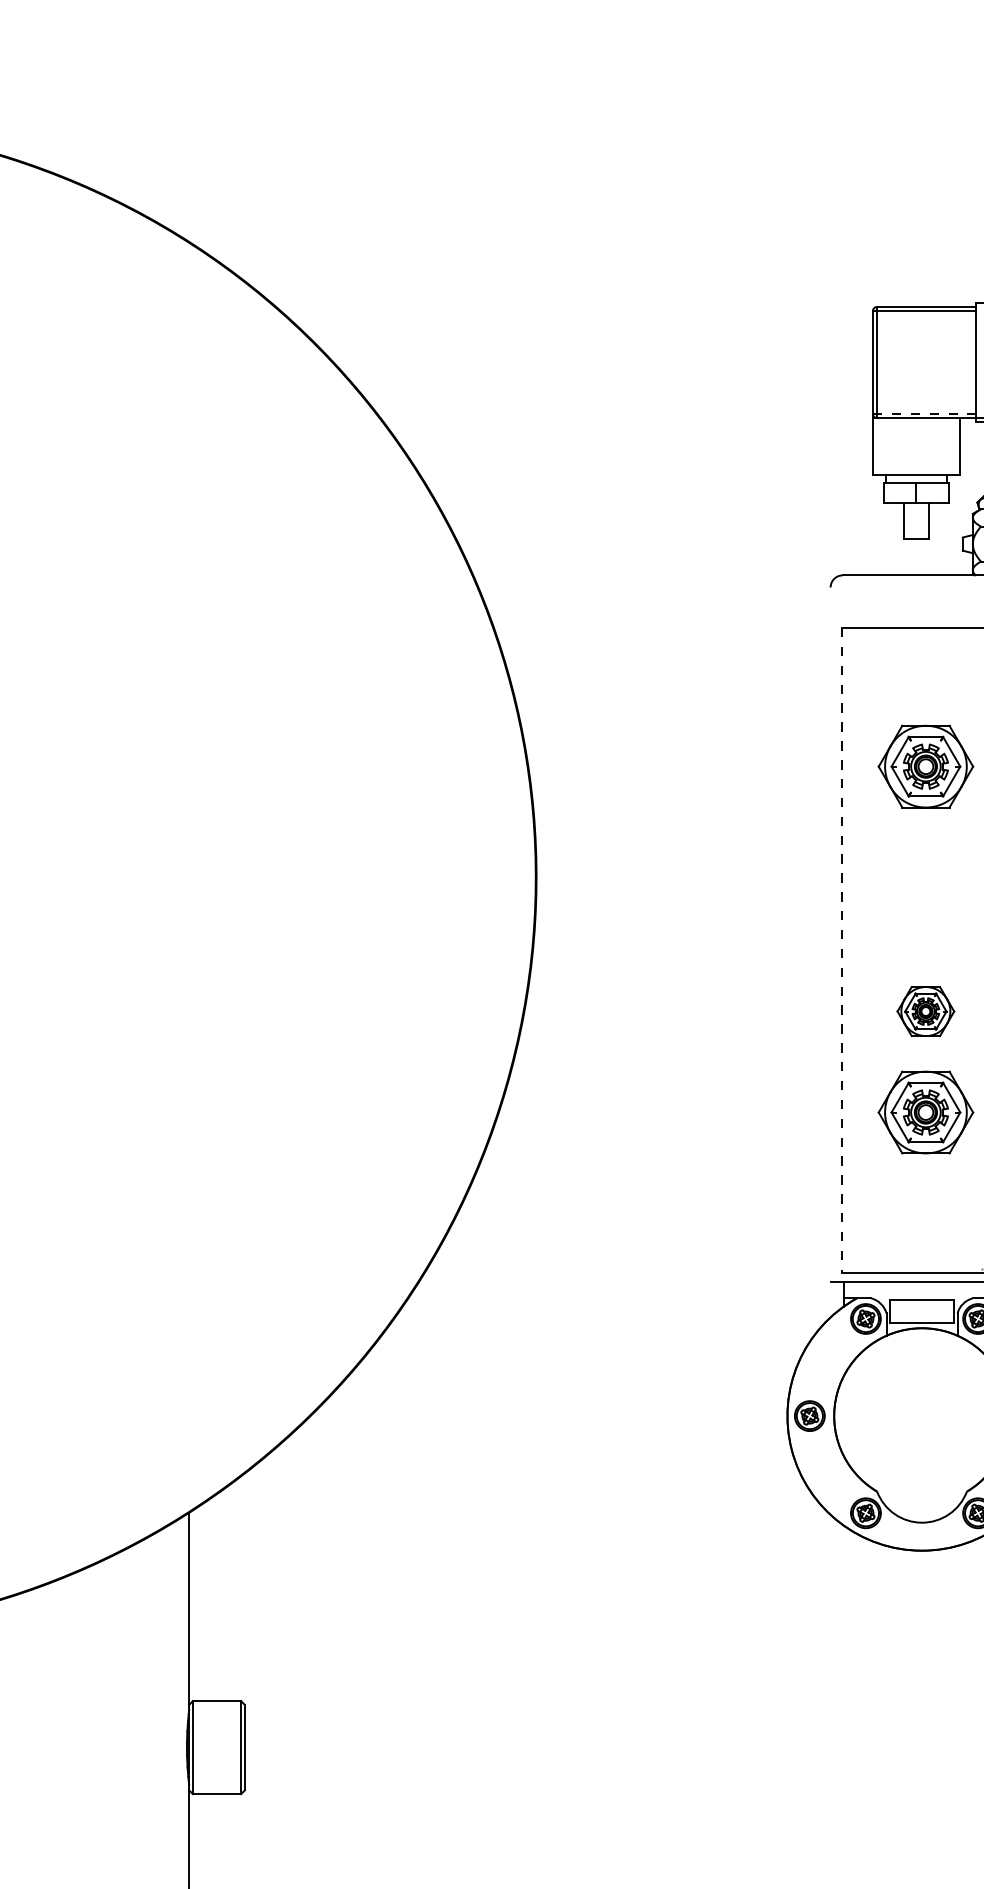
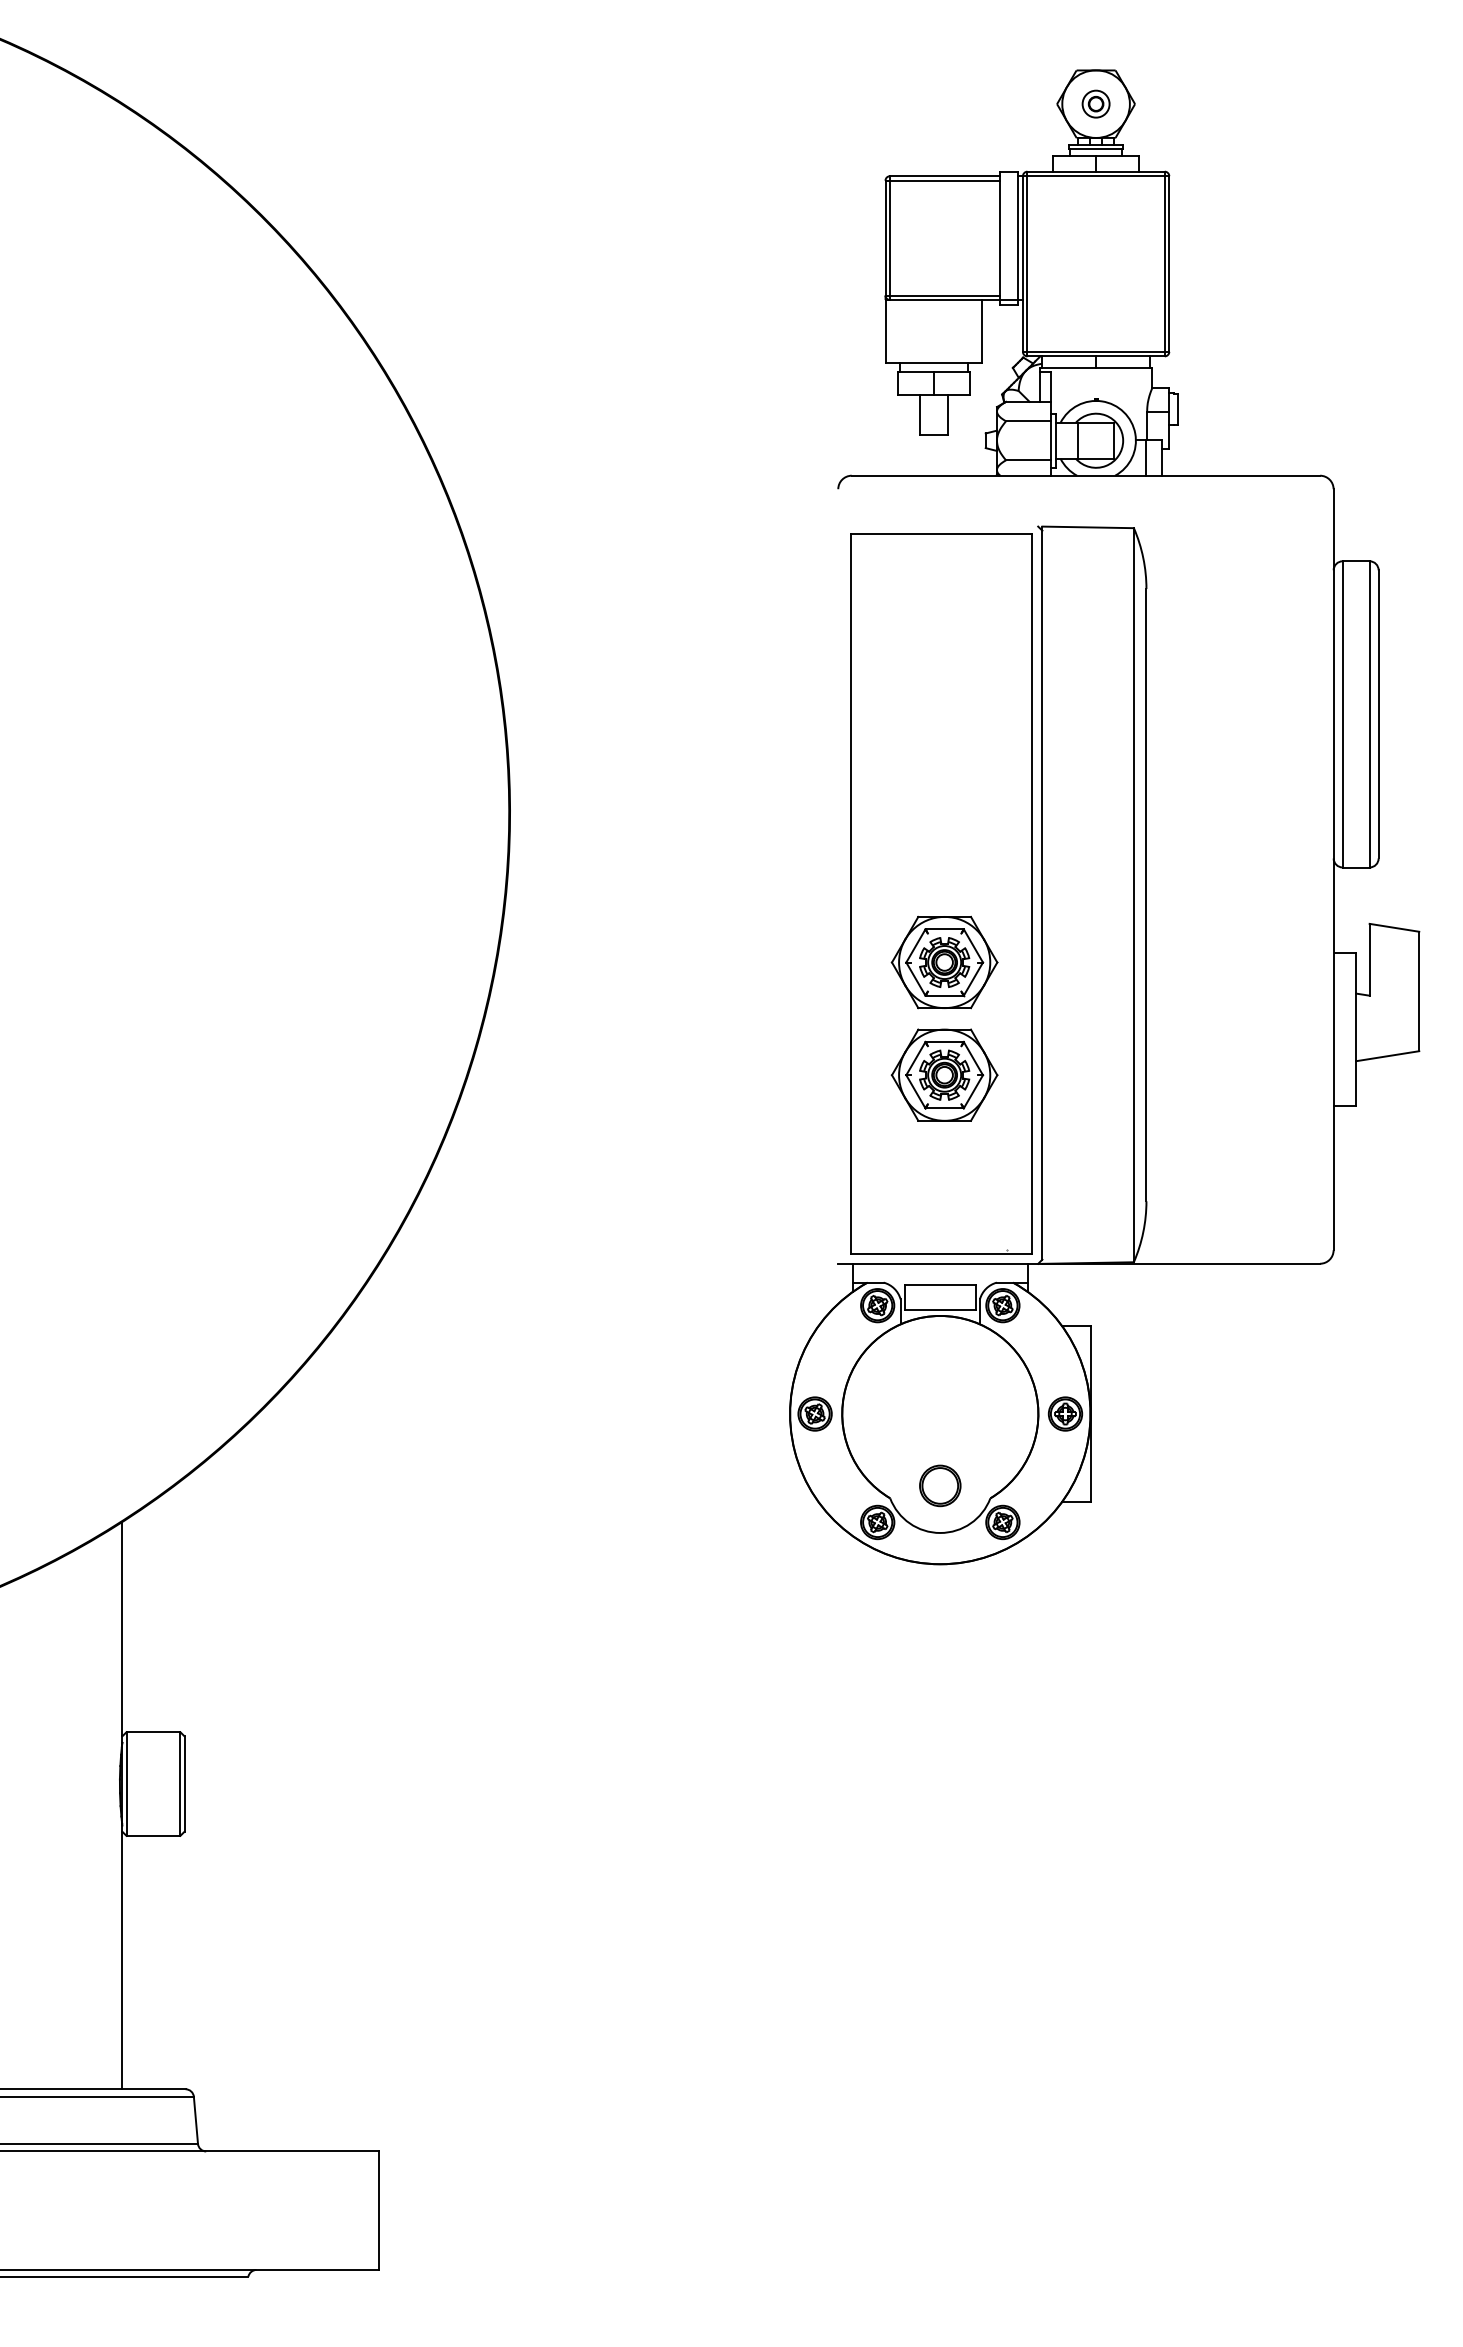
line: (924, 413) -> (943, 295), dashed -> solid
part: (925, 766) -> (944, 688), removed
line: (842, 950) -> (851, 894), dashed -> solid
part: (925, 1011) -> (944, 962), size x1.67
part: (922, 1480) -> (940, 1485), added

